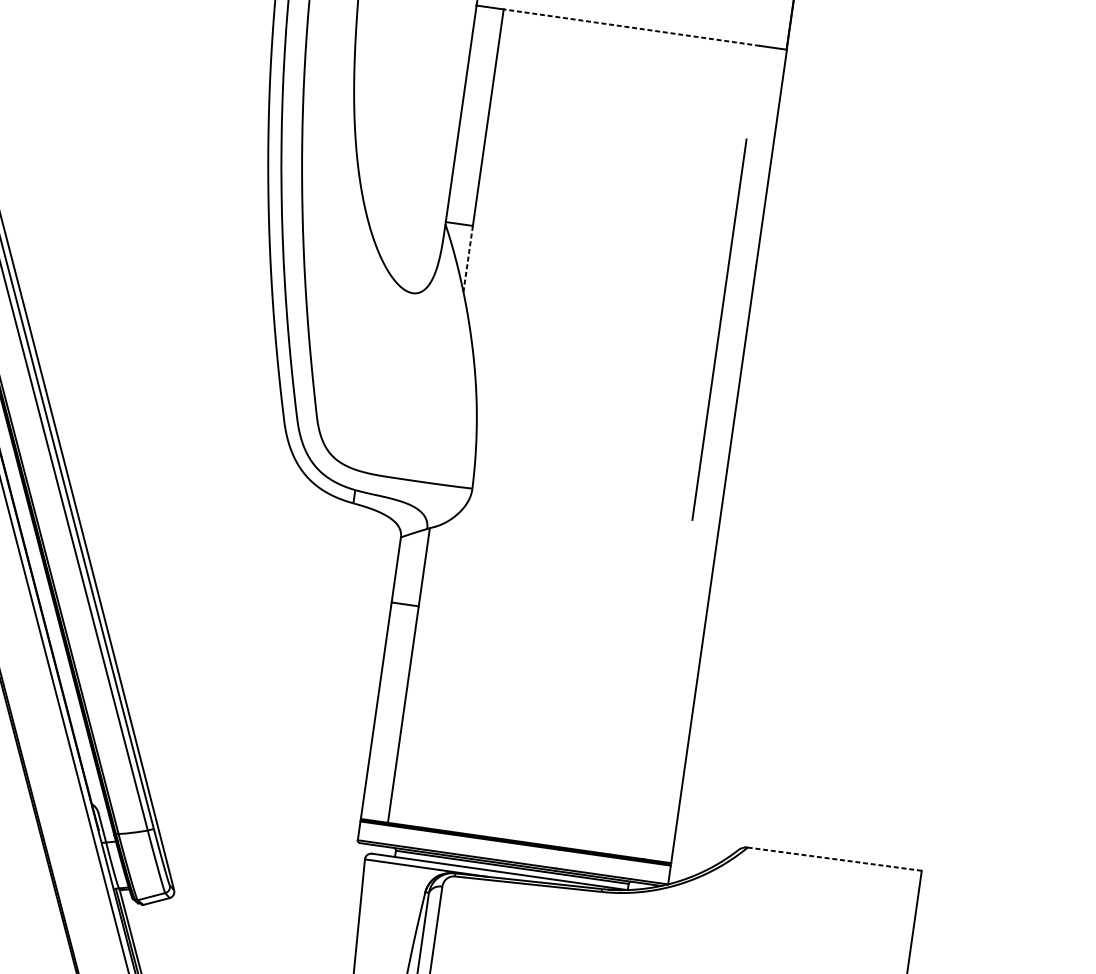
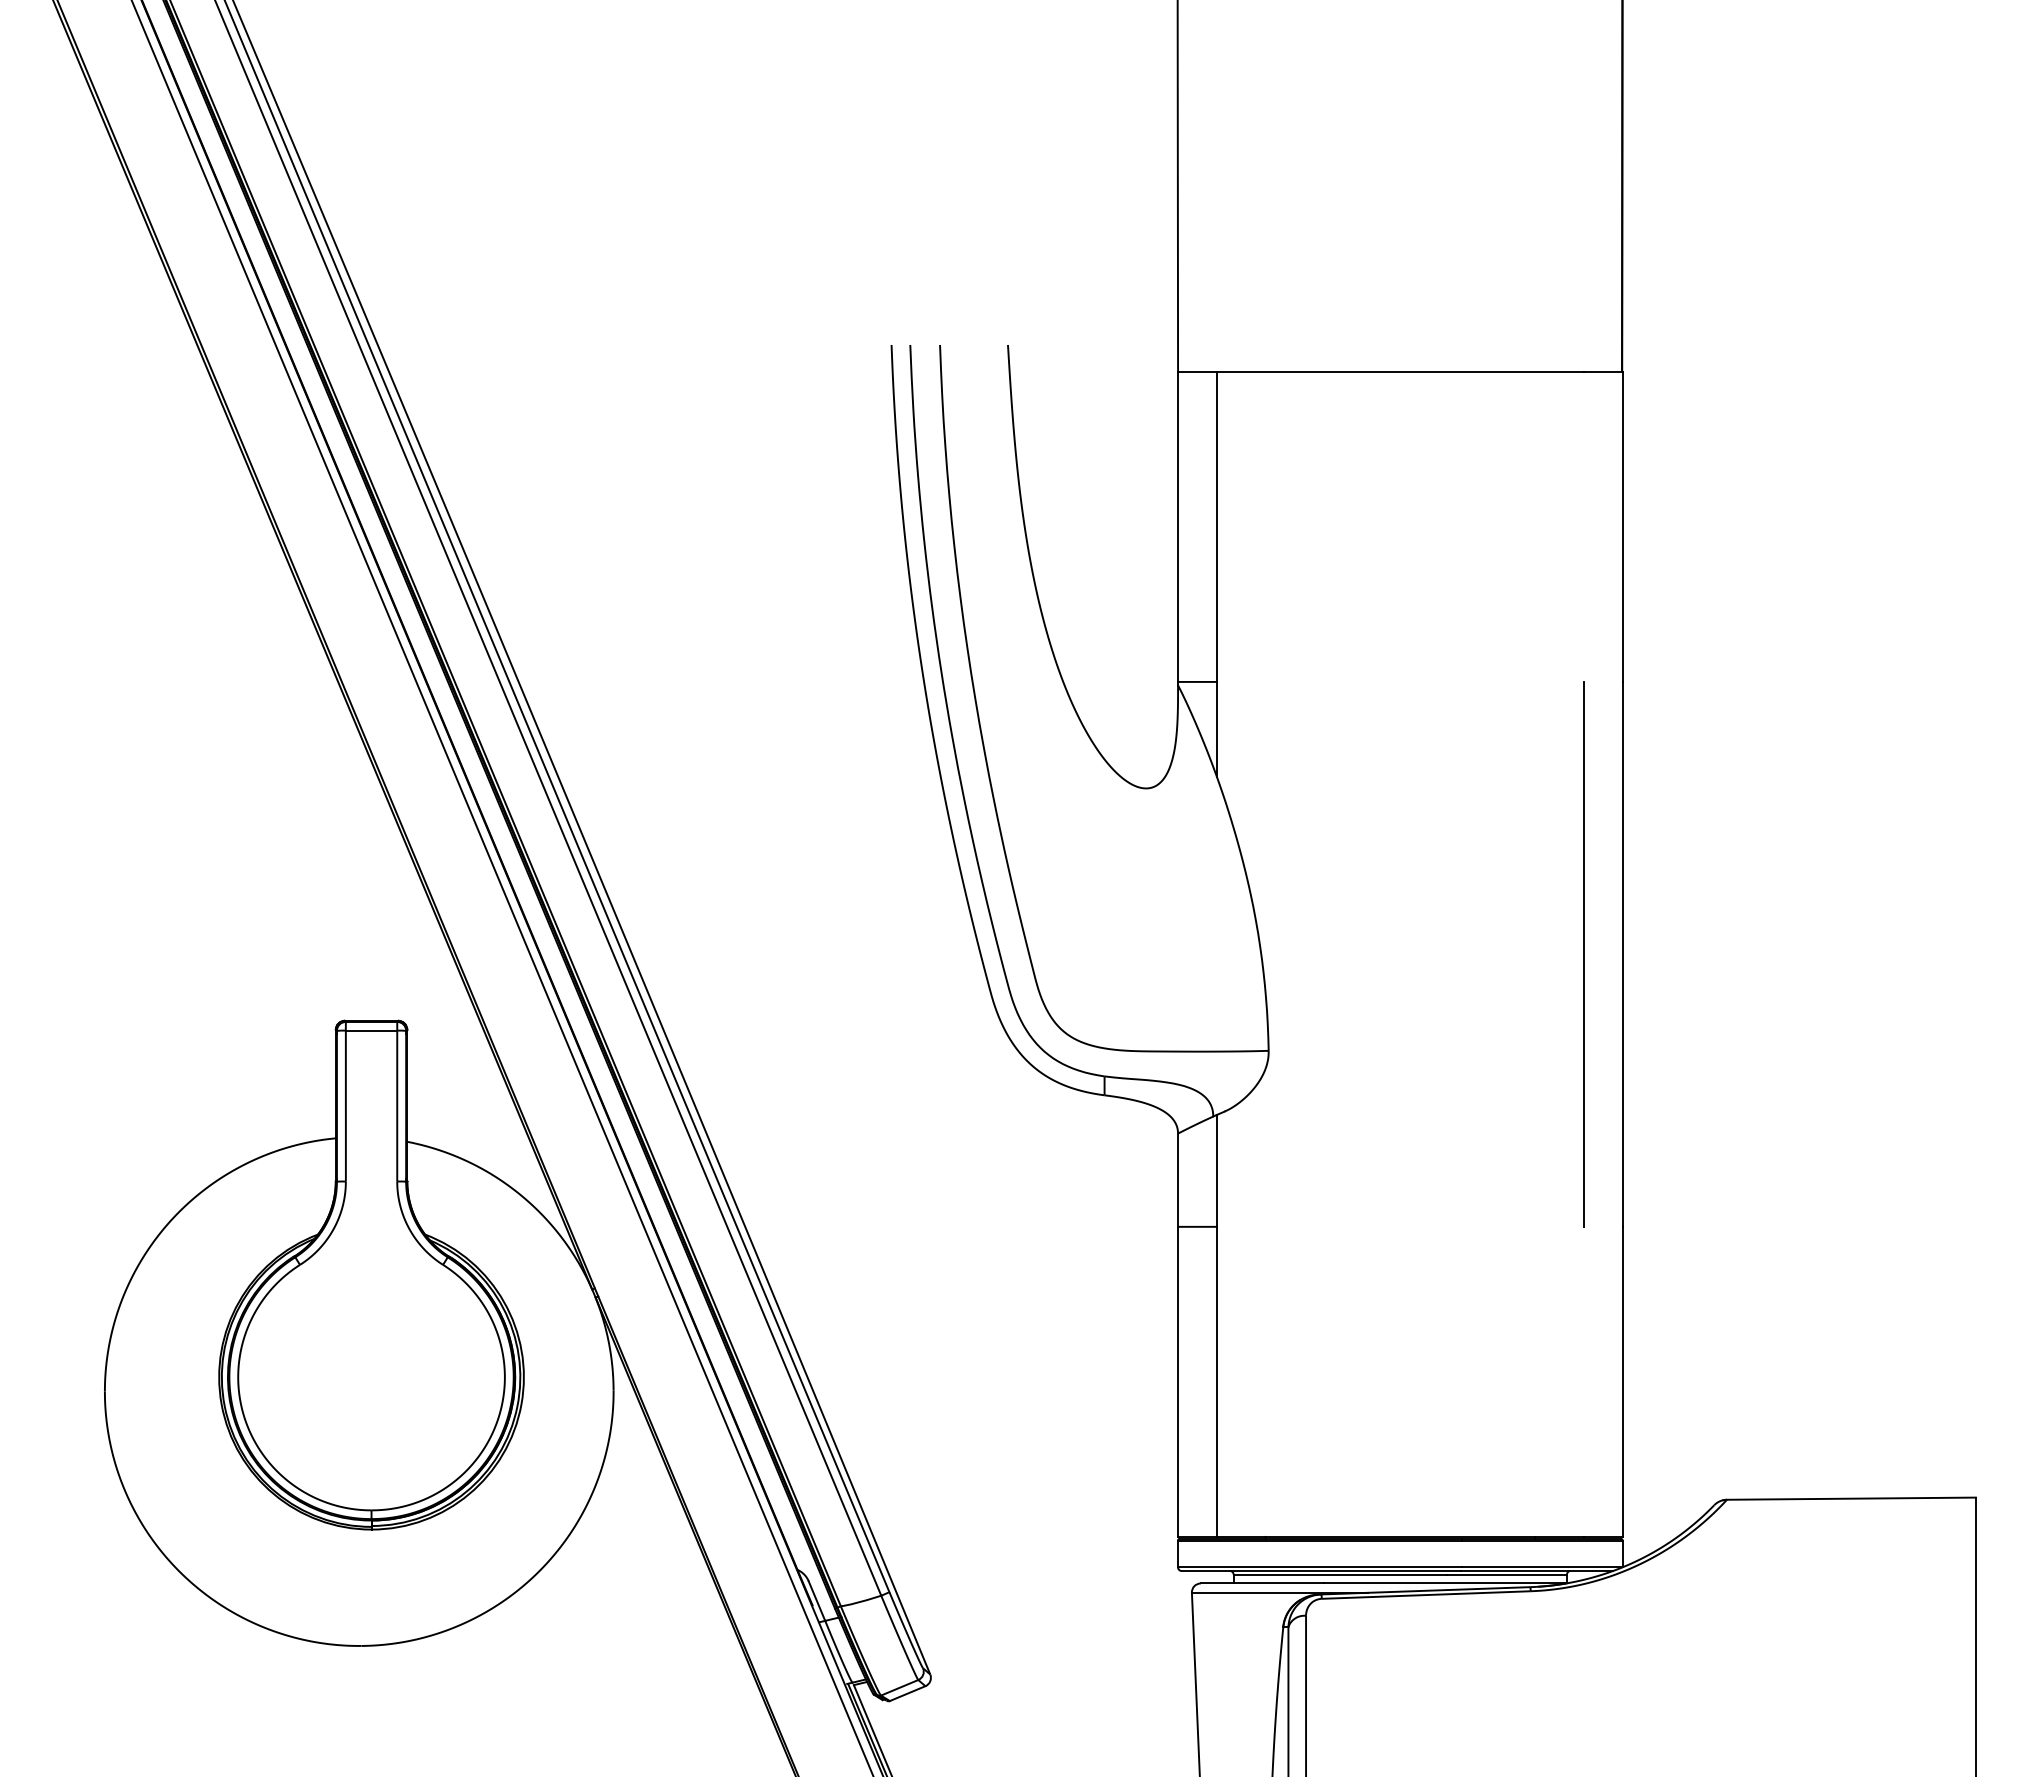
line: (631, 27) -> (1399, 371), dashed -> solid
line: (467, 259) -> (1216, 729), dashed -> solid
line: (719, 329) -> (1583, 954), moved
line: (834, 858) -> (1850, 1498), dashed -> solid

